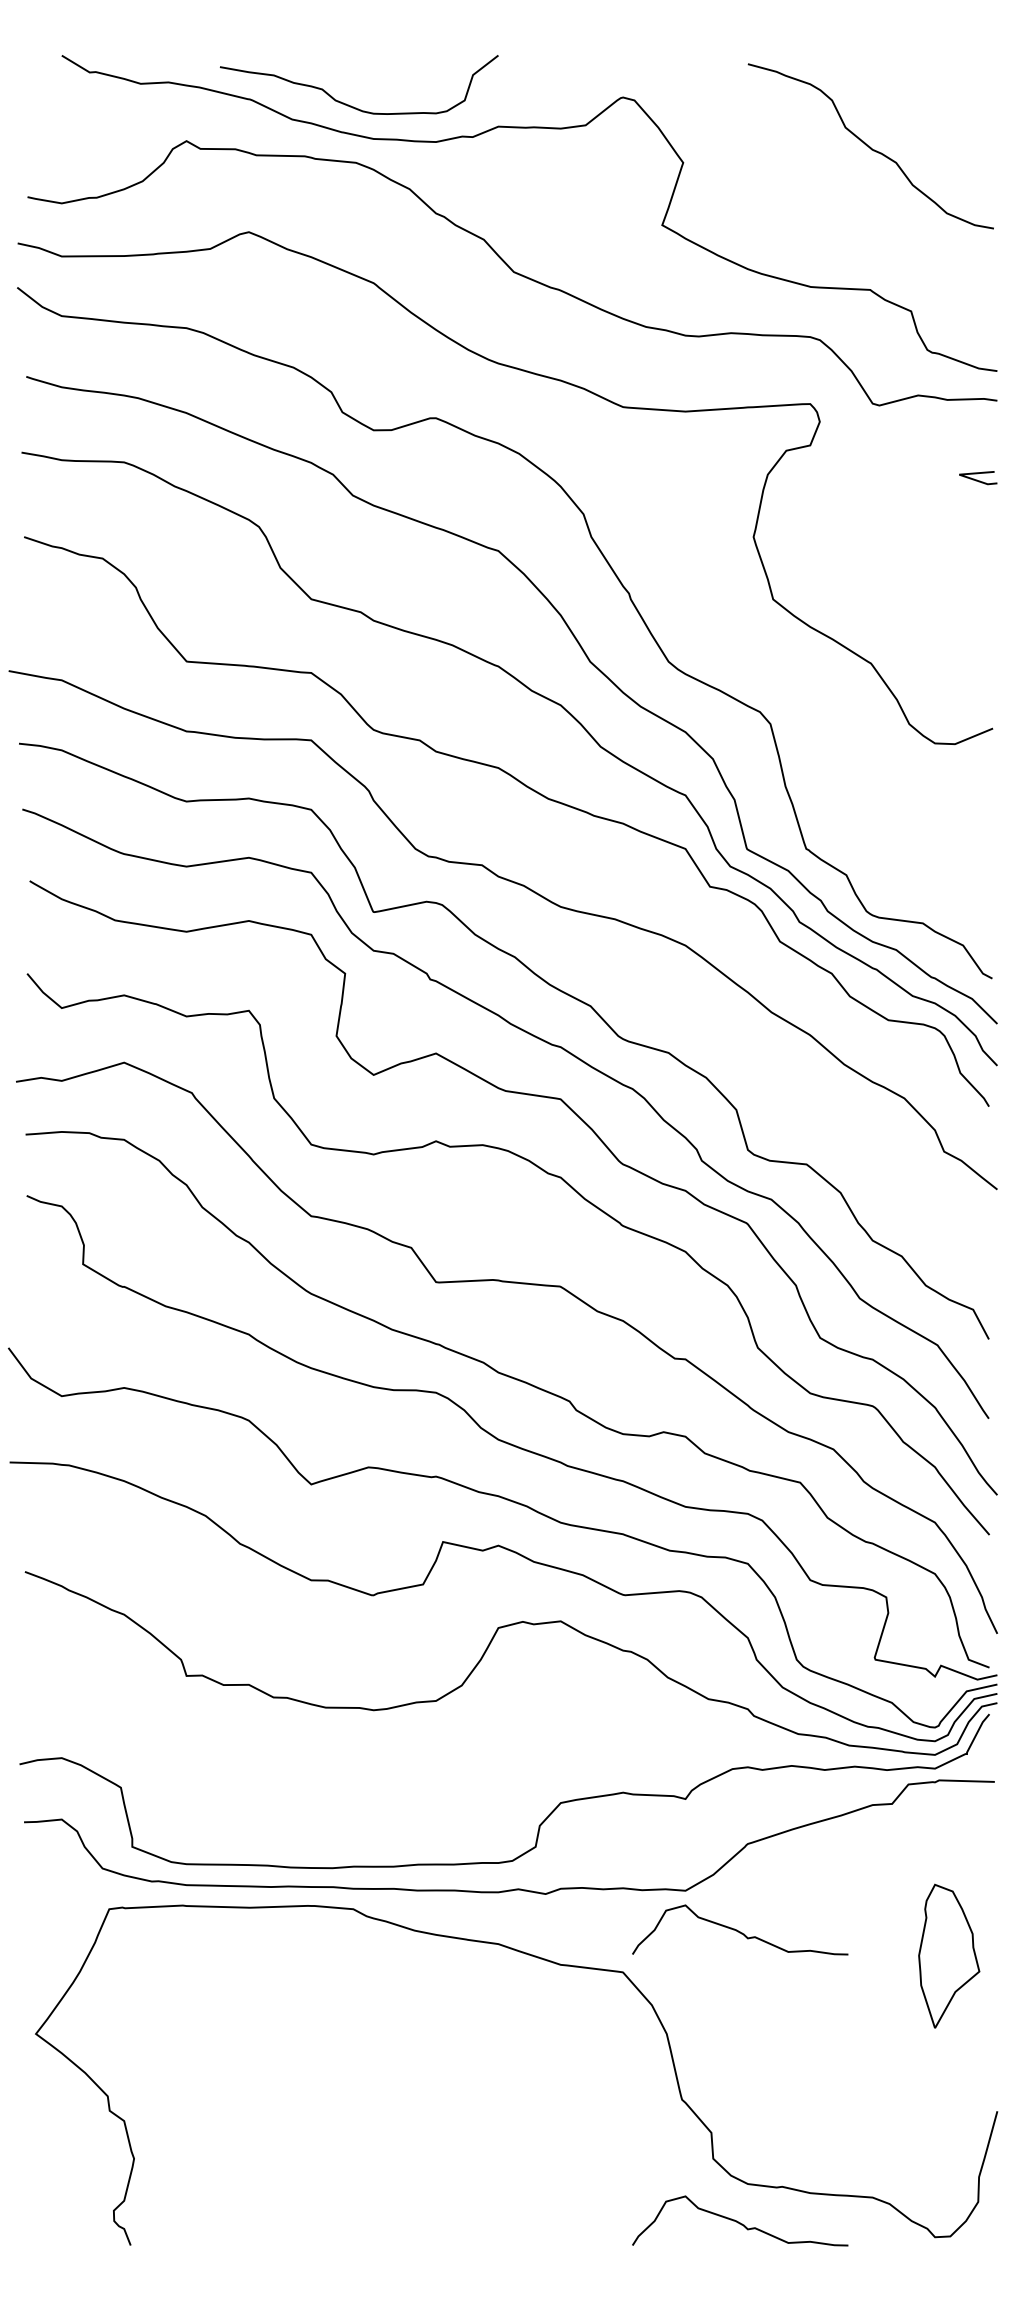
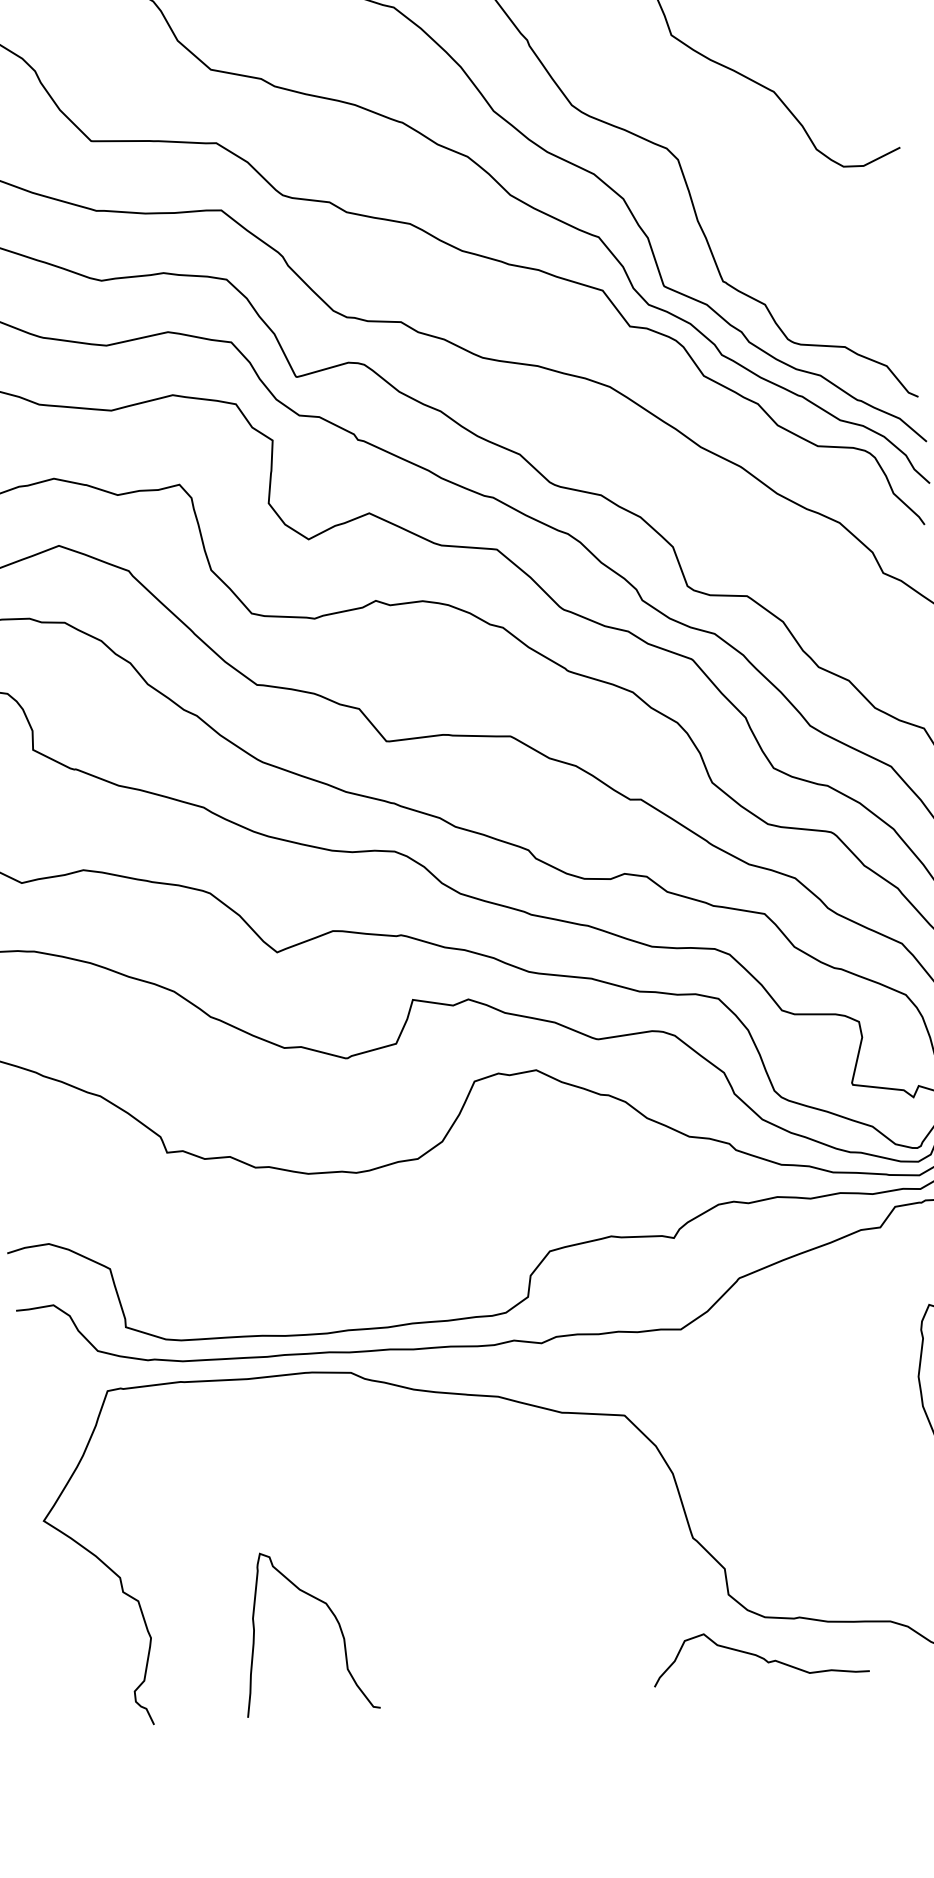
curve: (740, 1931) -> (738, 1366), removed
curve: (316, 2148) -> (332, 1614), added

